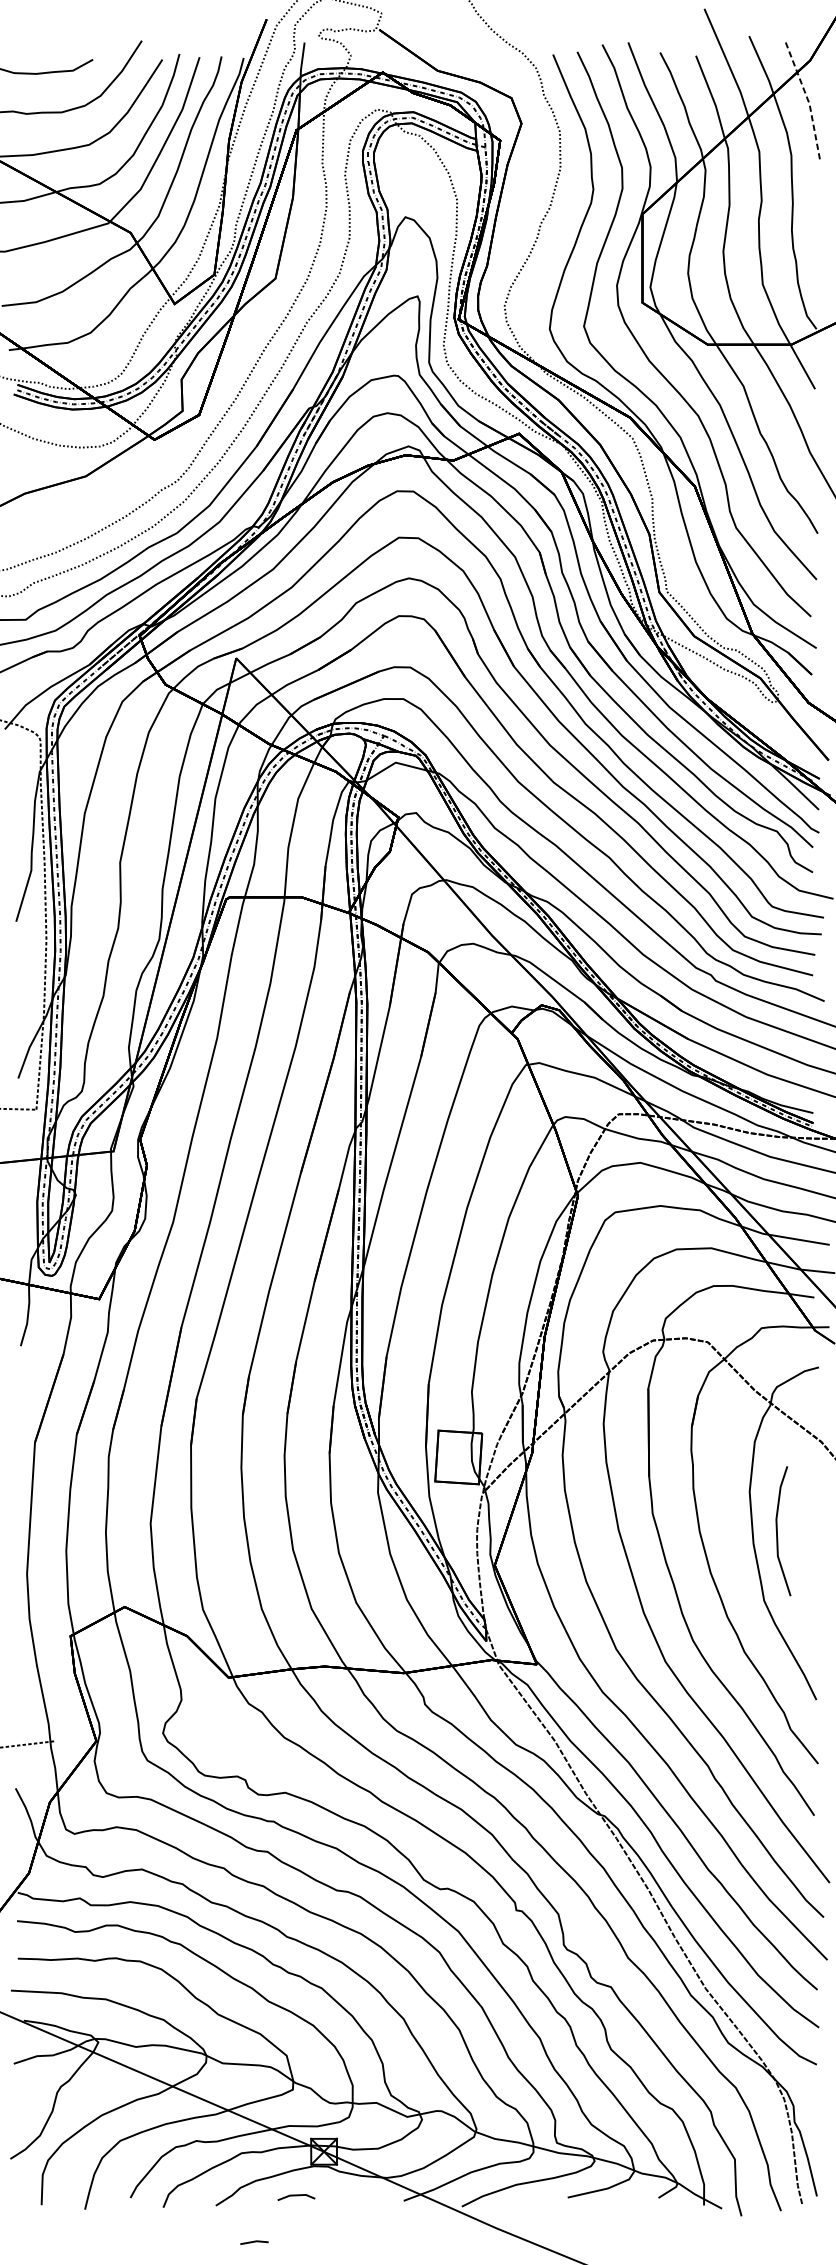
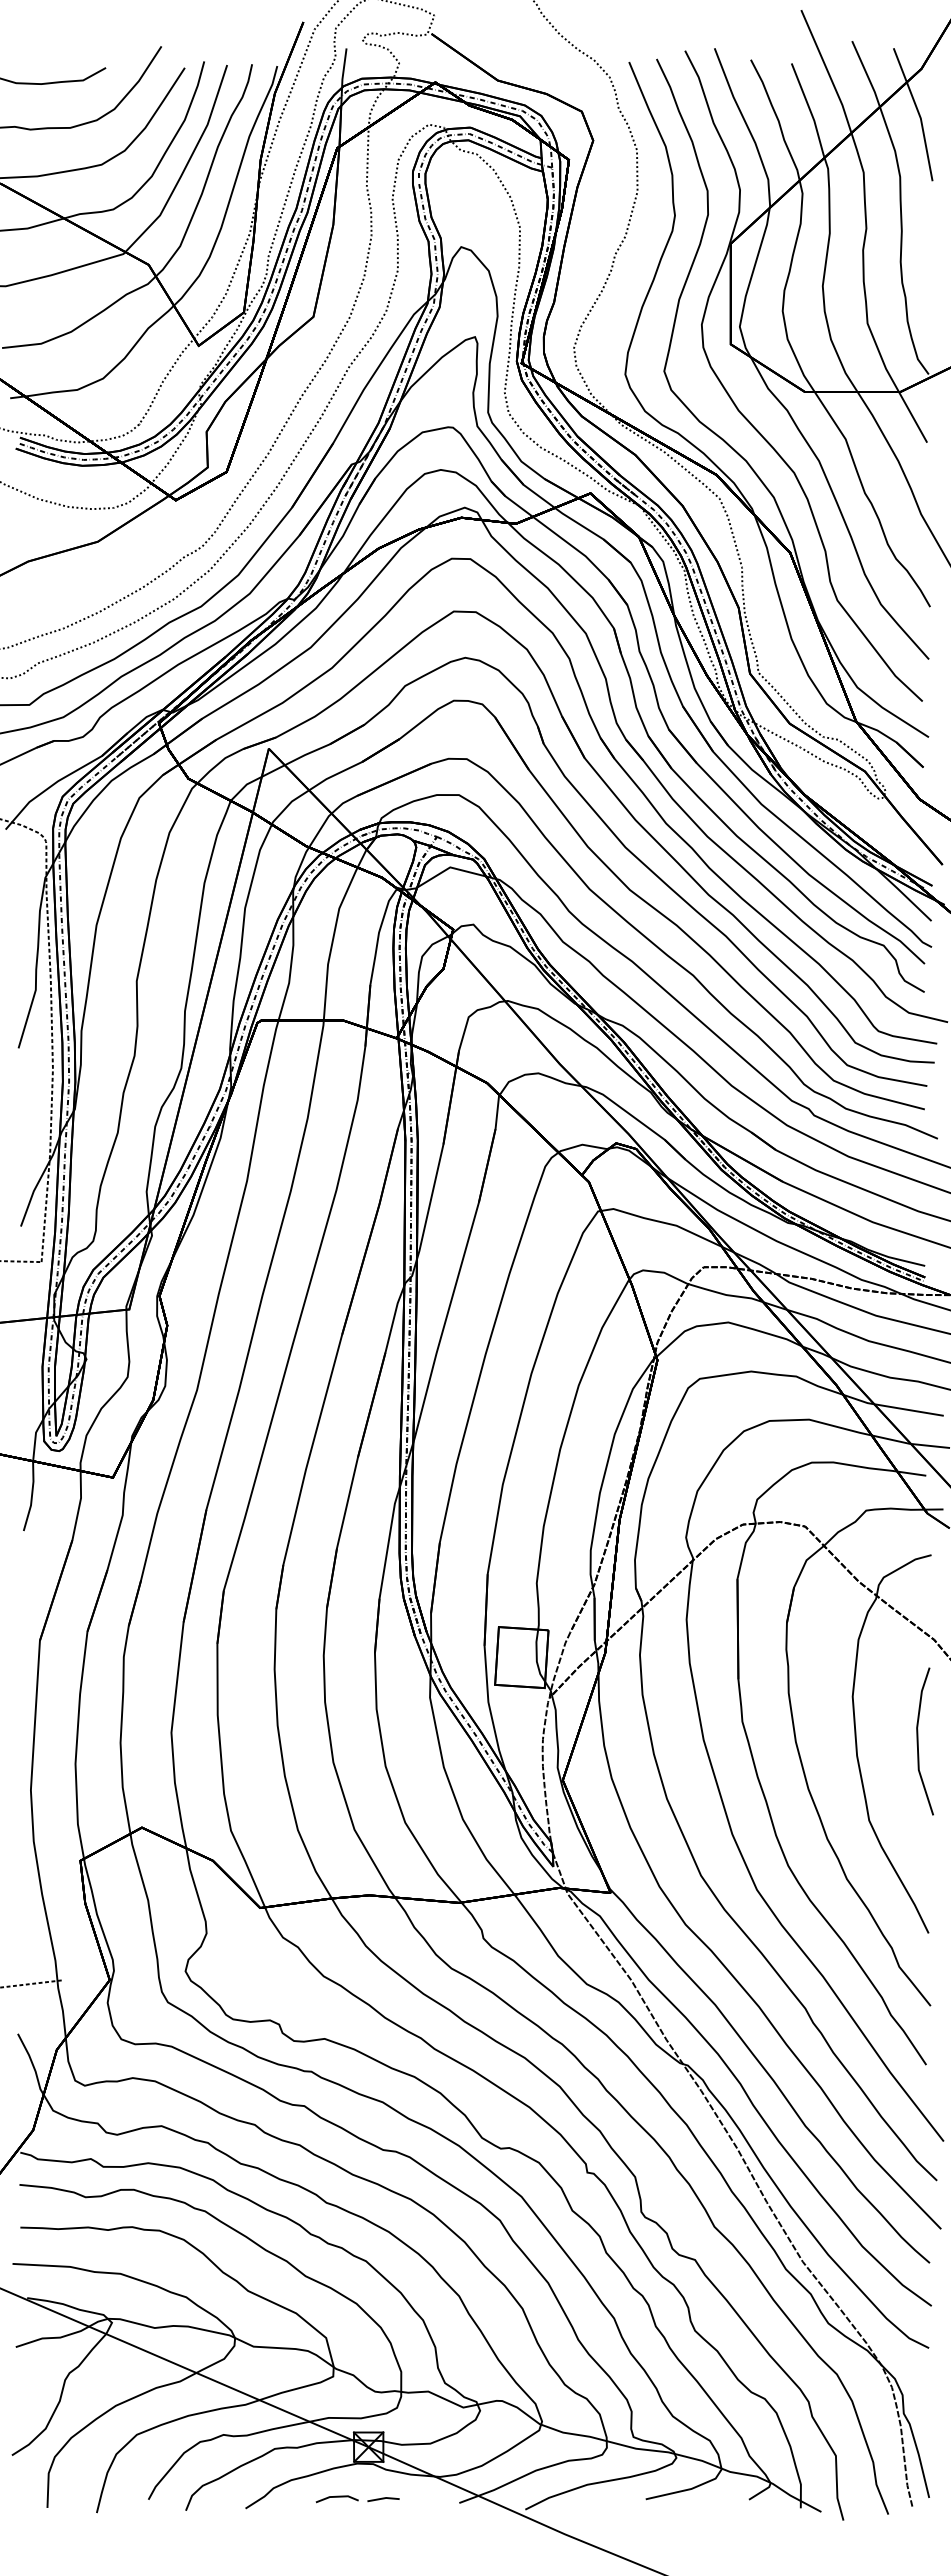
line: (807, 98) -> (918, 112), dashed -> solid
curve: (777, 1531) -> (918, 1741), moved
line: (254, 2242) -> (383, 2499), moved

